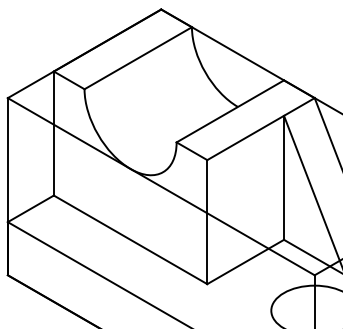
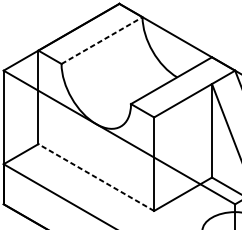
line: (138, 58) -> (102, 40), solid -> dashed
line: (130, 239) -> (96, 177), solid -> dashed

